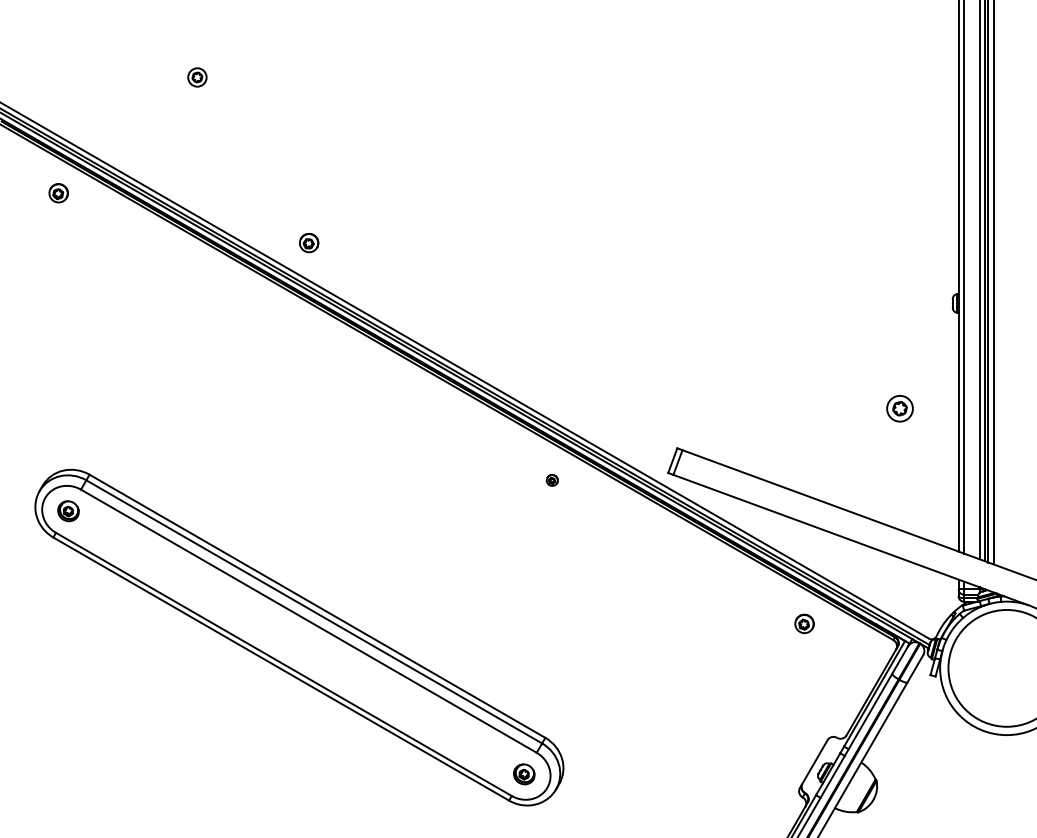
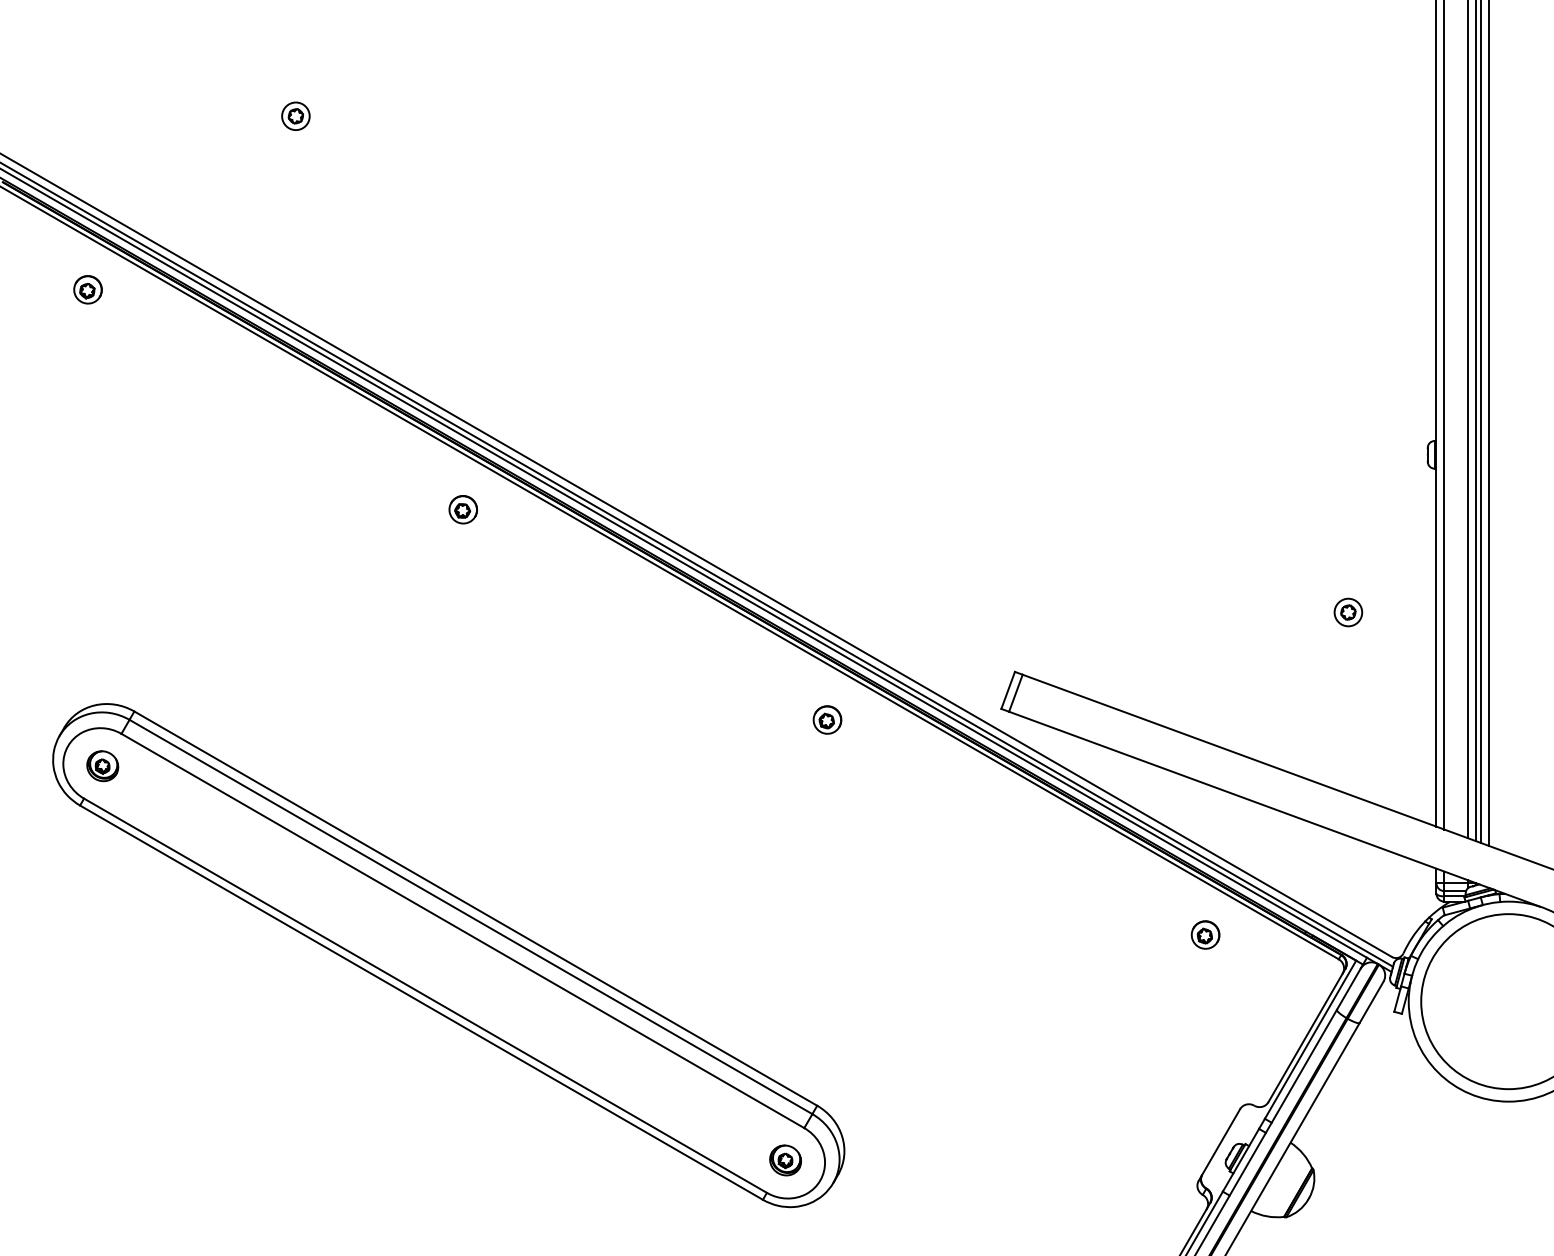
part: (309, 243) -> (463, 510), moved
part: (899, 408) -> (1347, 612), size x0.71
part: (552, 480) -> (827, 720), size x1.67

